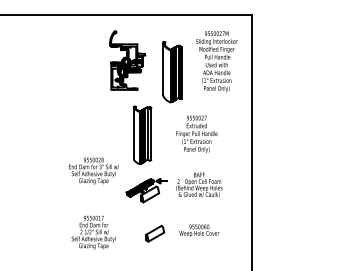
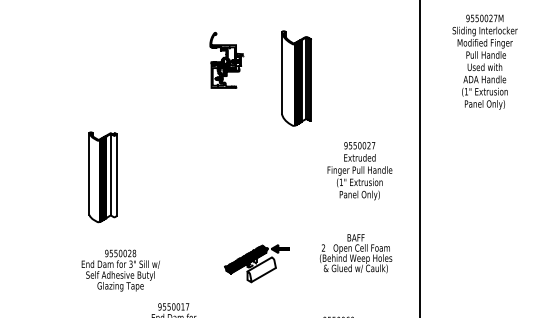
part: (127, 60) -> (226, 60), size x0.6
text: (216, 61) -> (484, 61), moved
text: (196, 133) -> (359, 169), moved
part: (142, 134) -> (102, 176), moved
text: (93, 170) -> (120, 269), moved
text: (199, 184) -> (356, 252), moved

